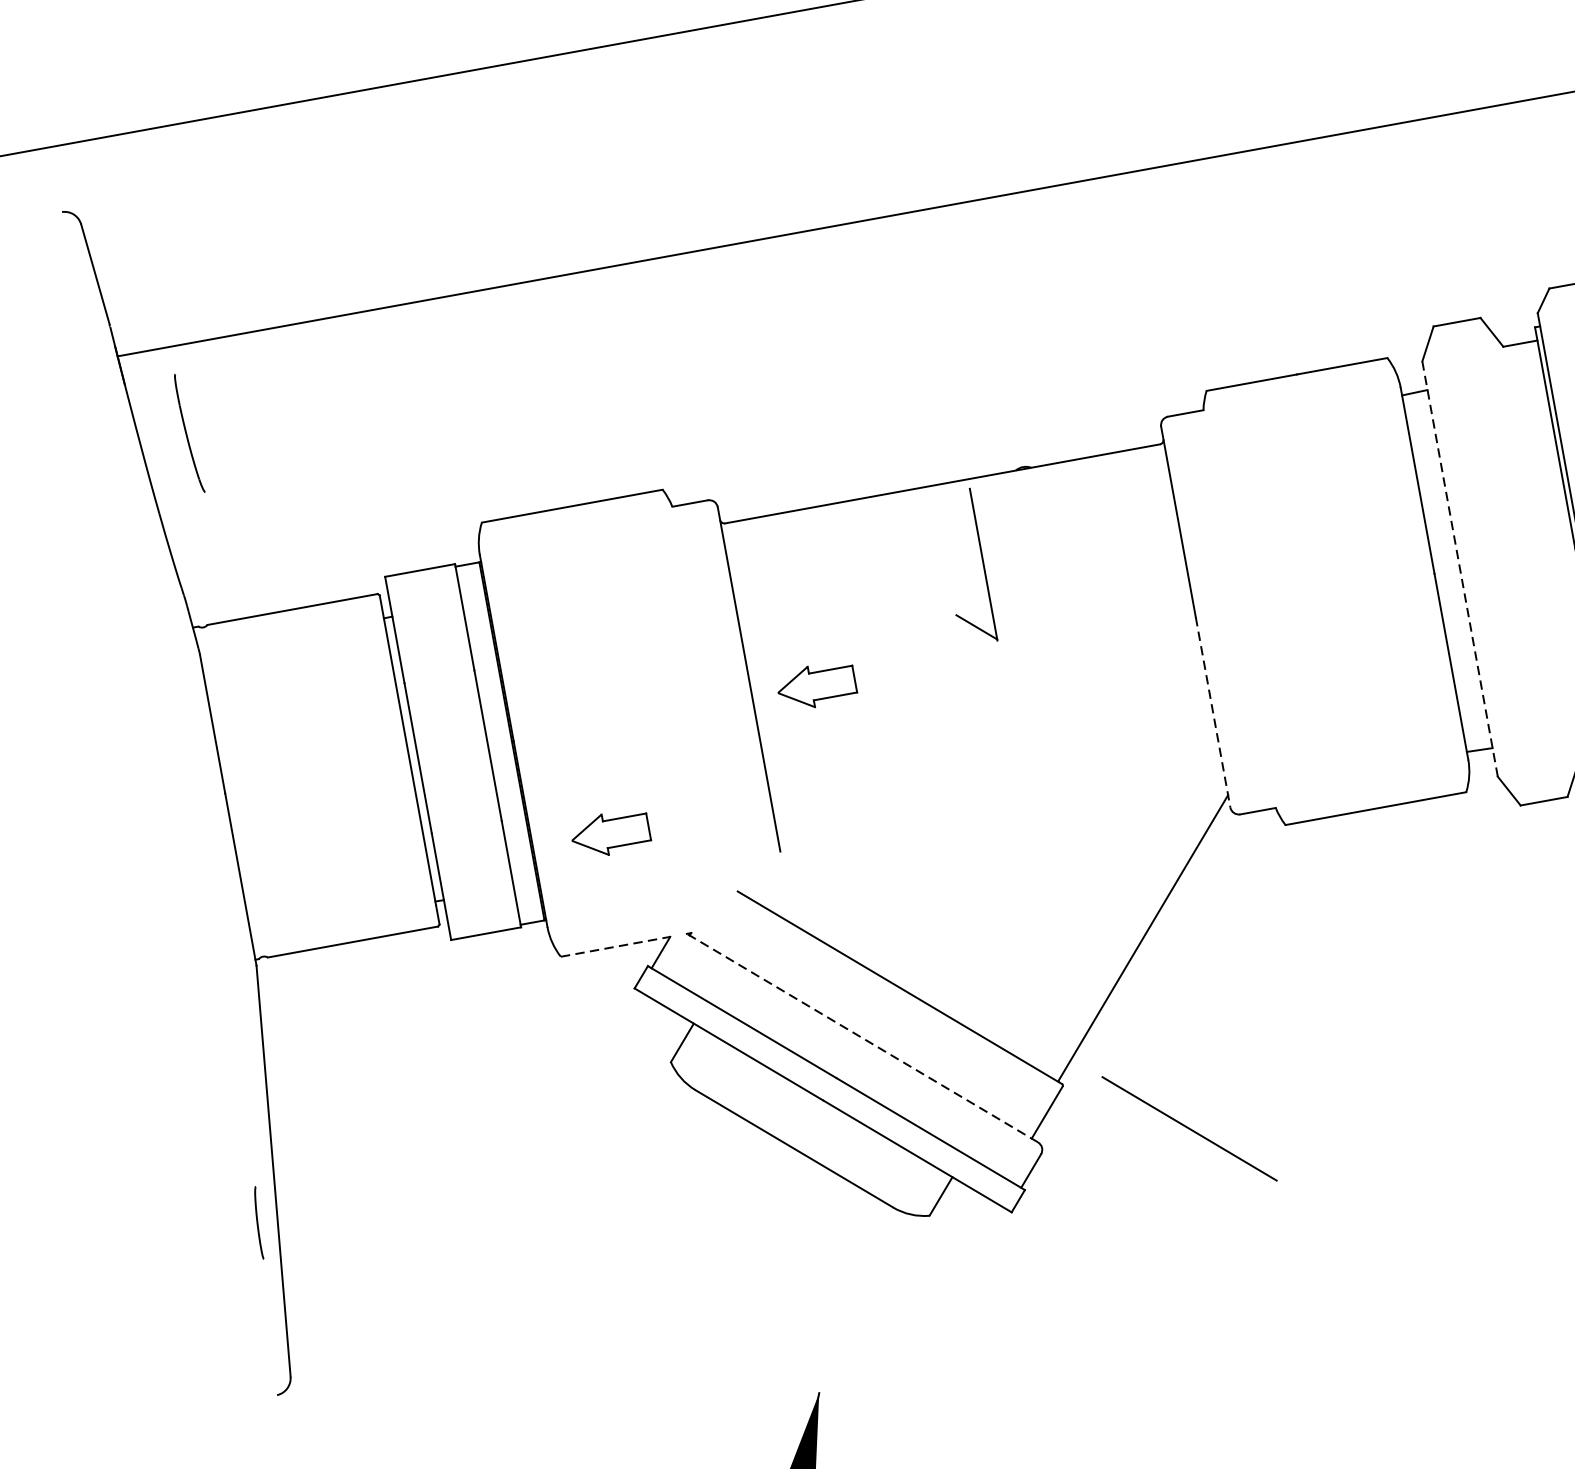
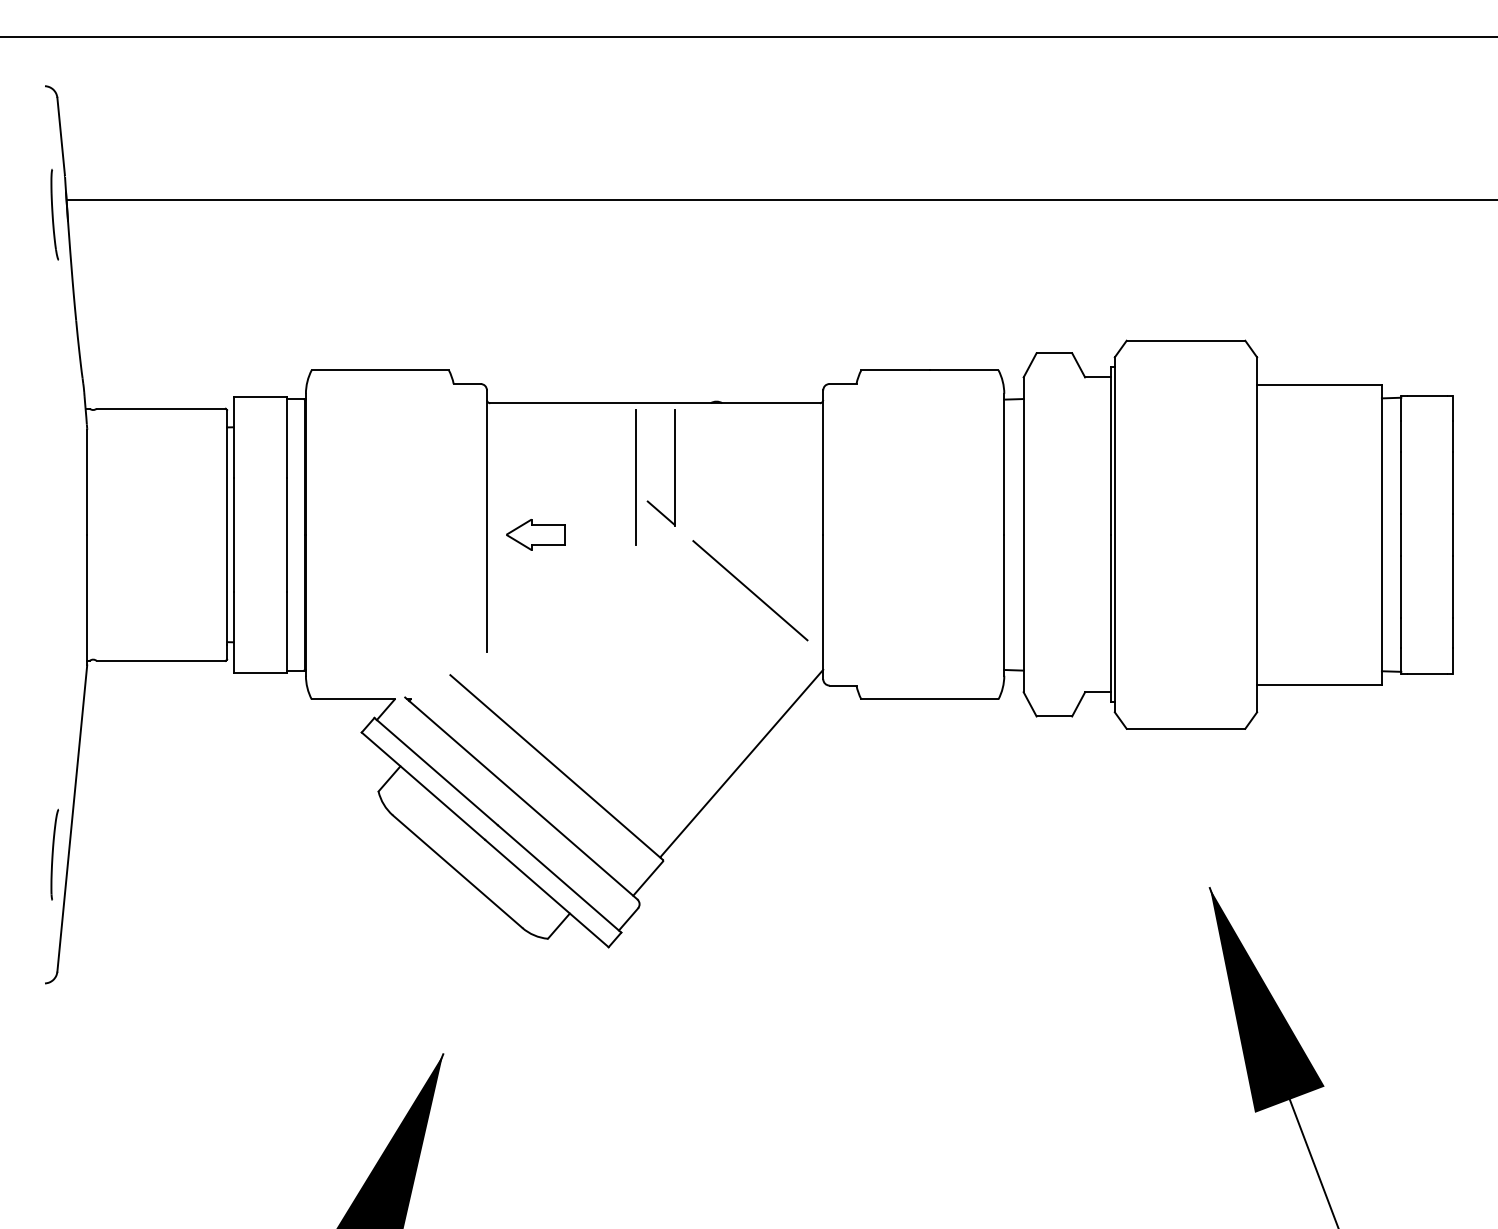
part: (188, 433) -> (54, 214), moved
line: (1459, 568) -> (1023, 534), dashed -> solid
line: (934, 586) -> (635, 477), added
line: (1213, 712) -> (823, 607), dashed -> solid
part: (610, 833) -> (364, 615), removed
line: (615, 946) -> (353, 699), dashed -> solid
line: (861, 1037) -> (521, 798), dashed -> solid
line: (1189, 1128) -> (750, 590), moved
part: (258, 1222) -> (54, 854), size x1.67

